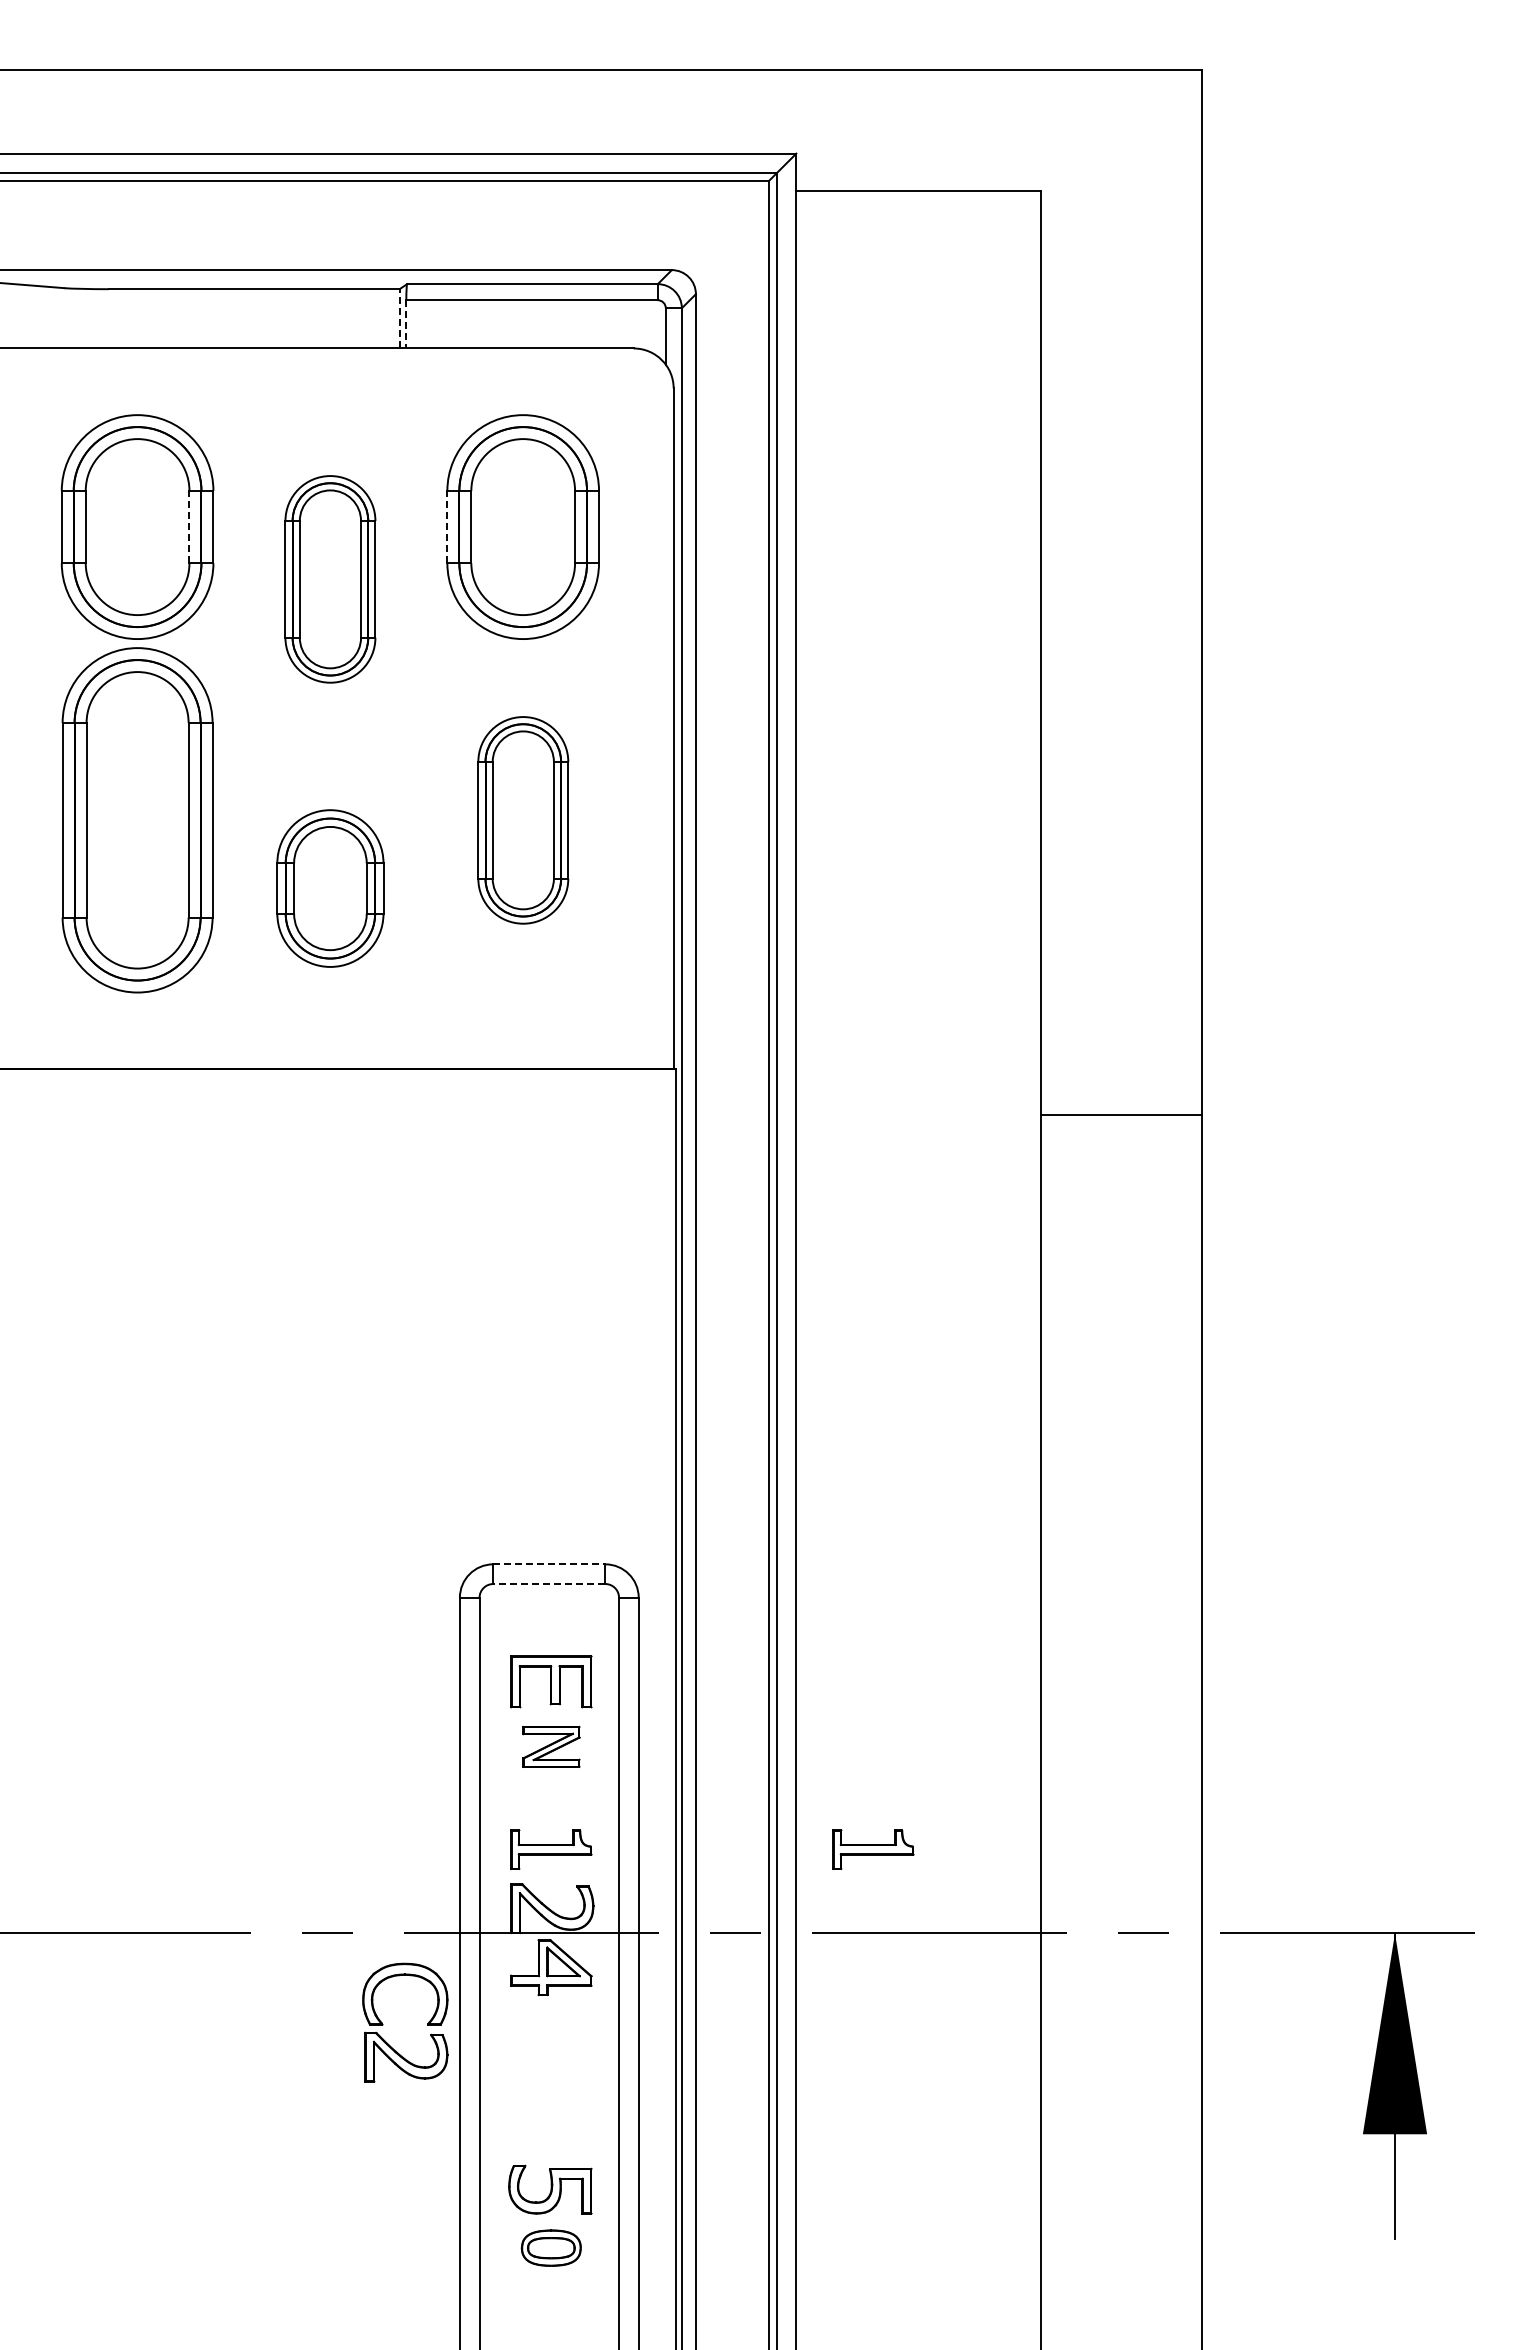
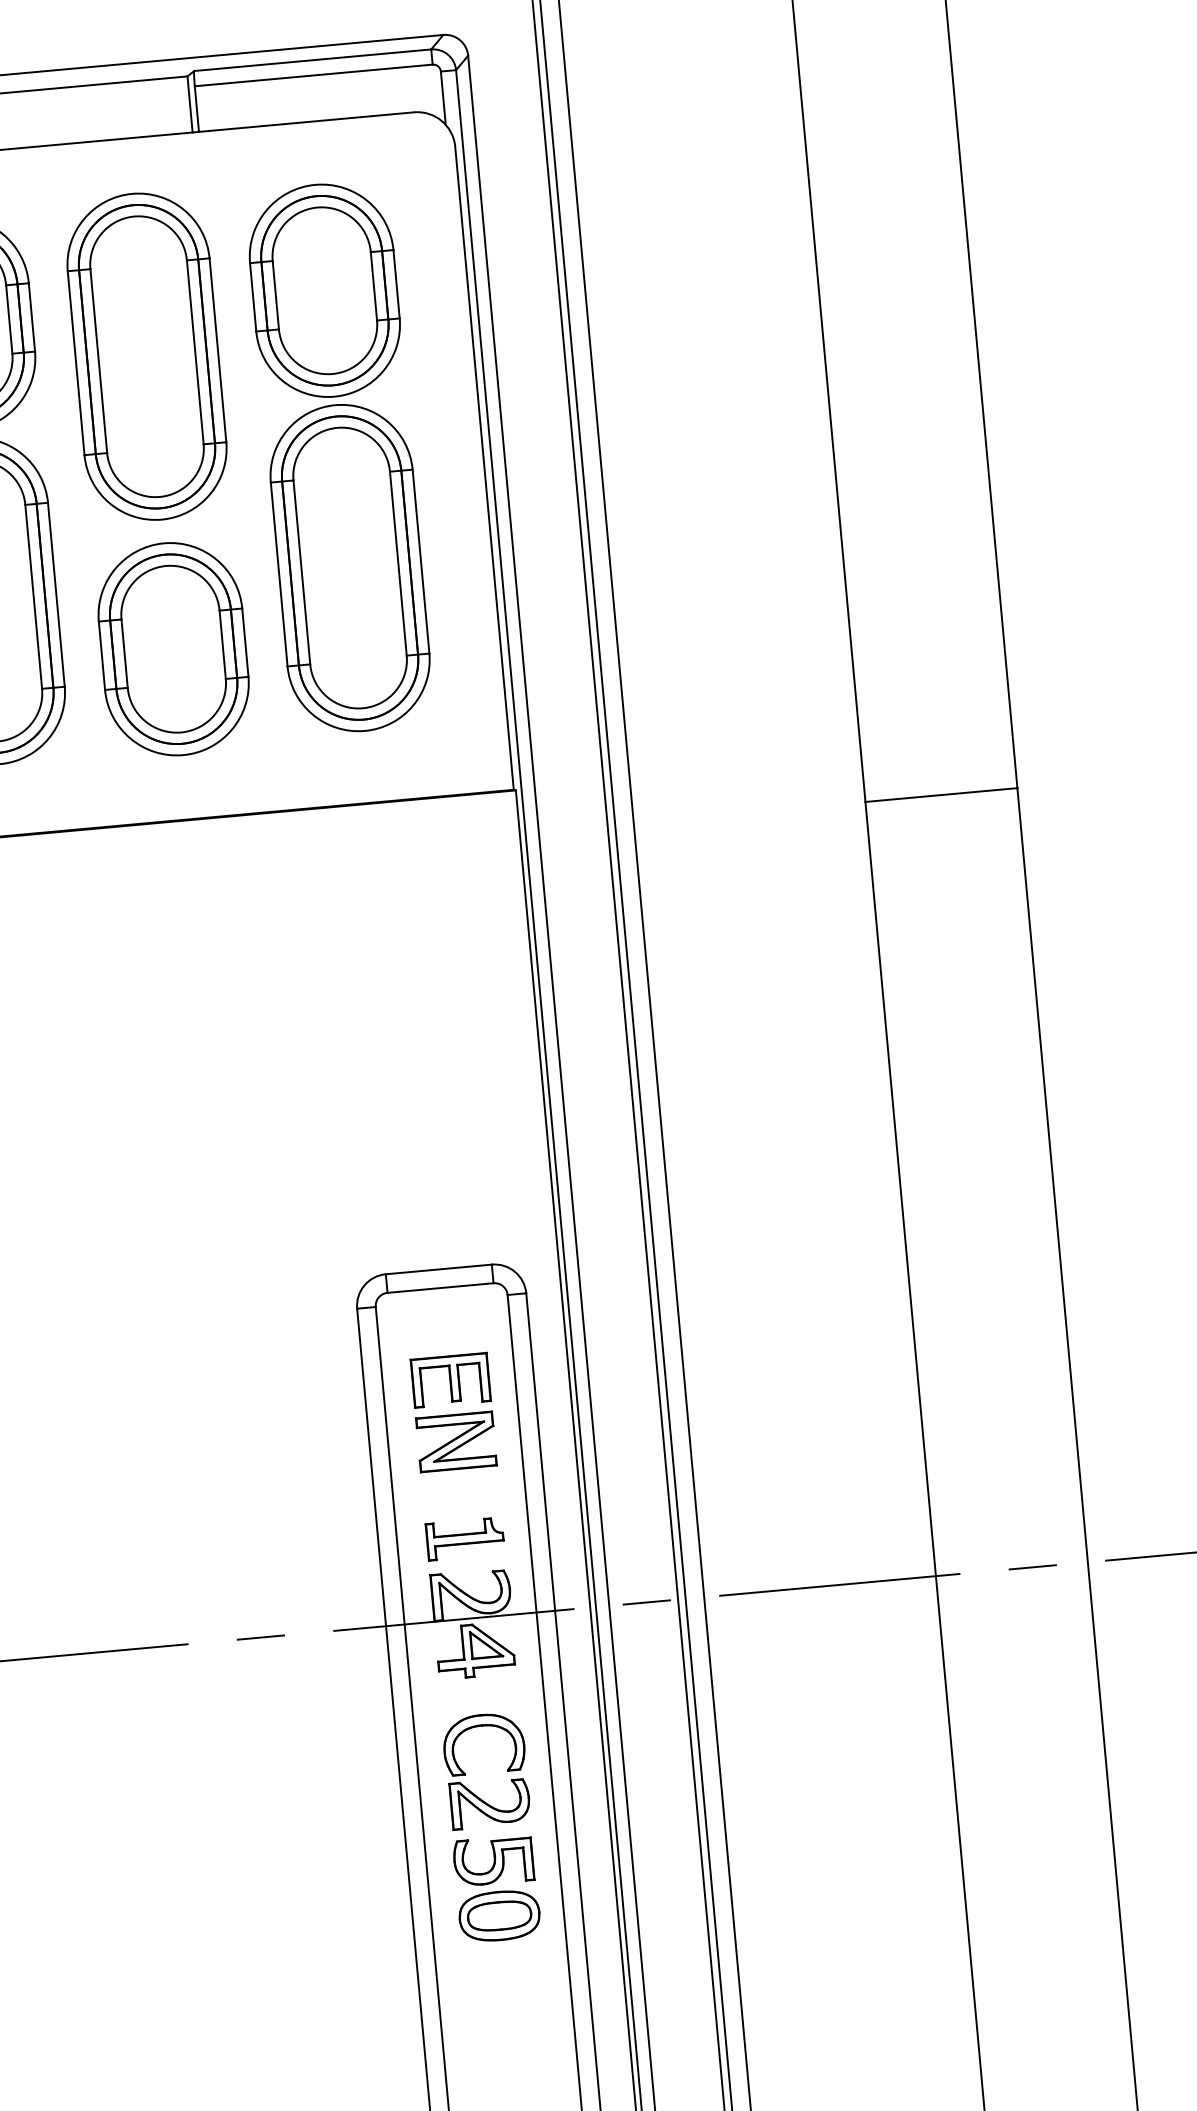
line: (399, 318) -> (189, 104), dashed -> solid
line: (406, 324) -> (197, 109), dashed -> solid
line: (189, 526) -> (9, 318), dashed -> solid
line: (447, 526) -> (253, 296), dashed -> solid
part: (330, 579) -> (147, 356), size x1.67
part: (523, 820) -> (350, 568), size x1.67
part: (330, 888) -> (173, 649), size x1.43
line: (549, 1564) -> (439, 1269), dashed -> solid
line: (548, 1584) -> (439, 1288), dashed -> solid
part: (551, 1746) -> (456, 1441), size x1.43
part: (873, 1849) -> (769, 1511), removed
part: (427, 2023) -> (507, 1769), moved
part: (551, 2247) -> (499, 1915), size x1.43

